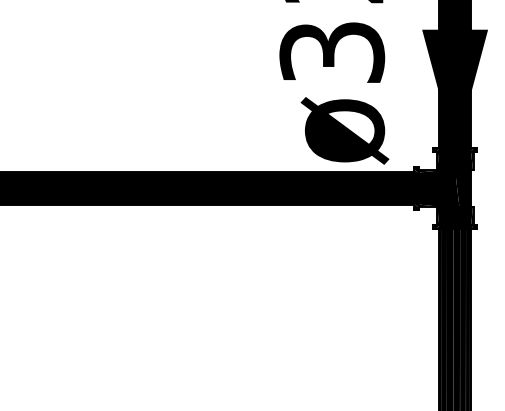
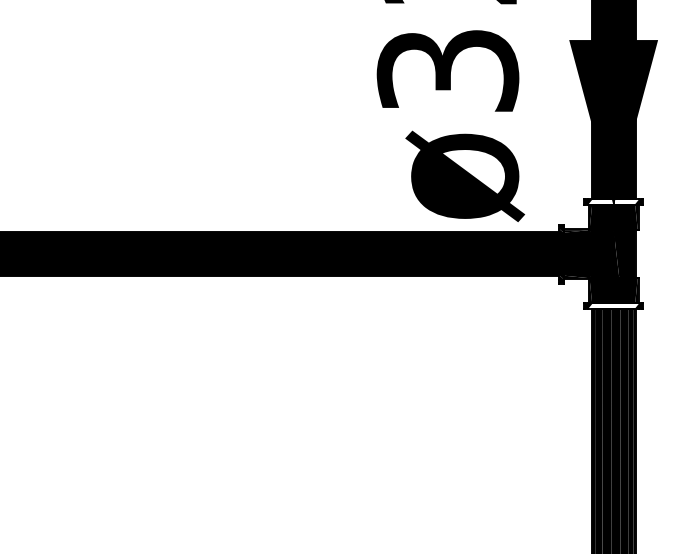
fill: (455, 149) -> (613, 201), removed
fill: (455, 227) -> (613, 306), removed

